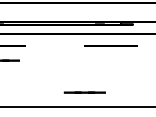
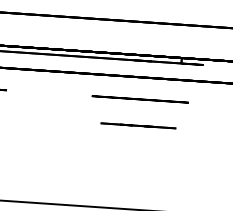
circle: (110, 45) -> (139, 98), moved
line: (84, 92) -> (137, 125), moved

